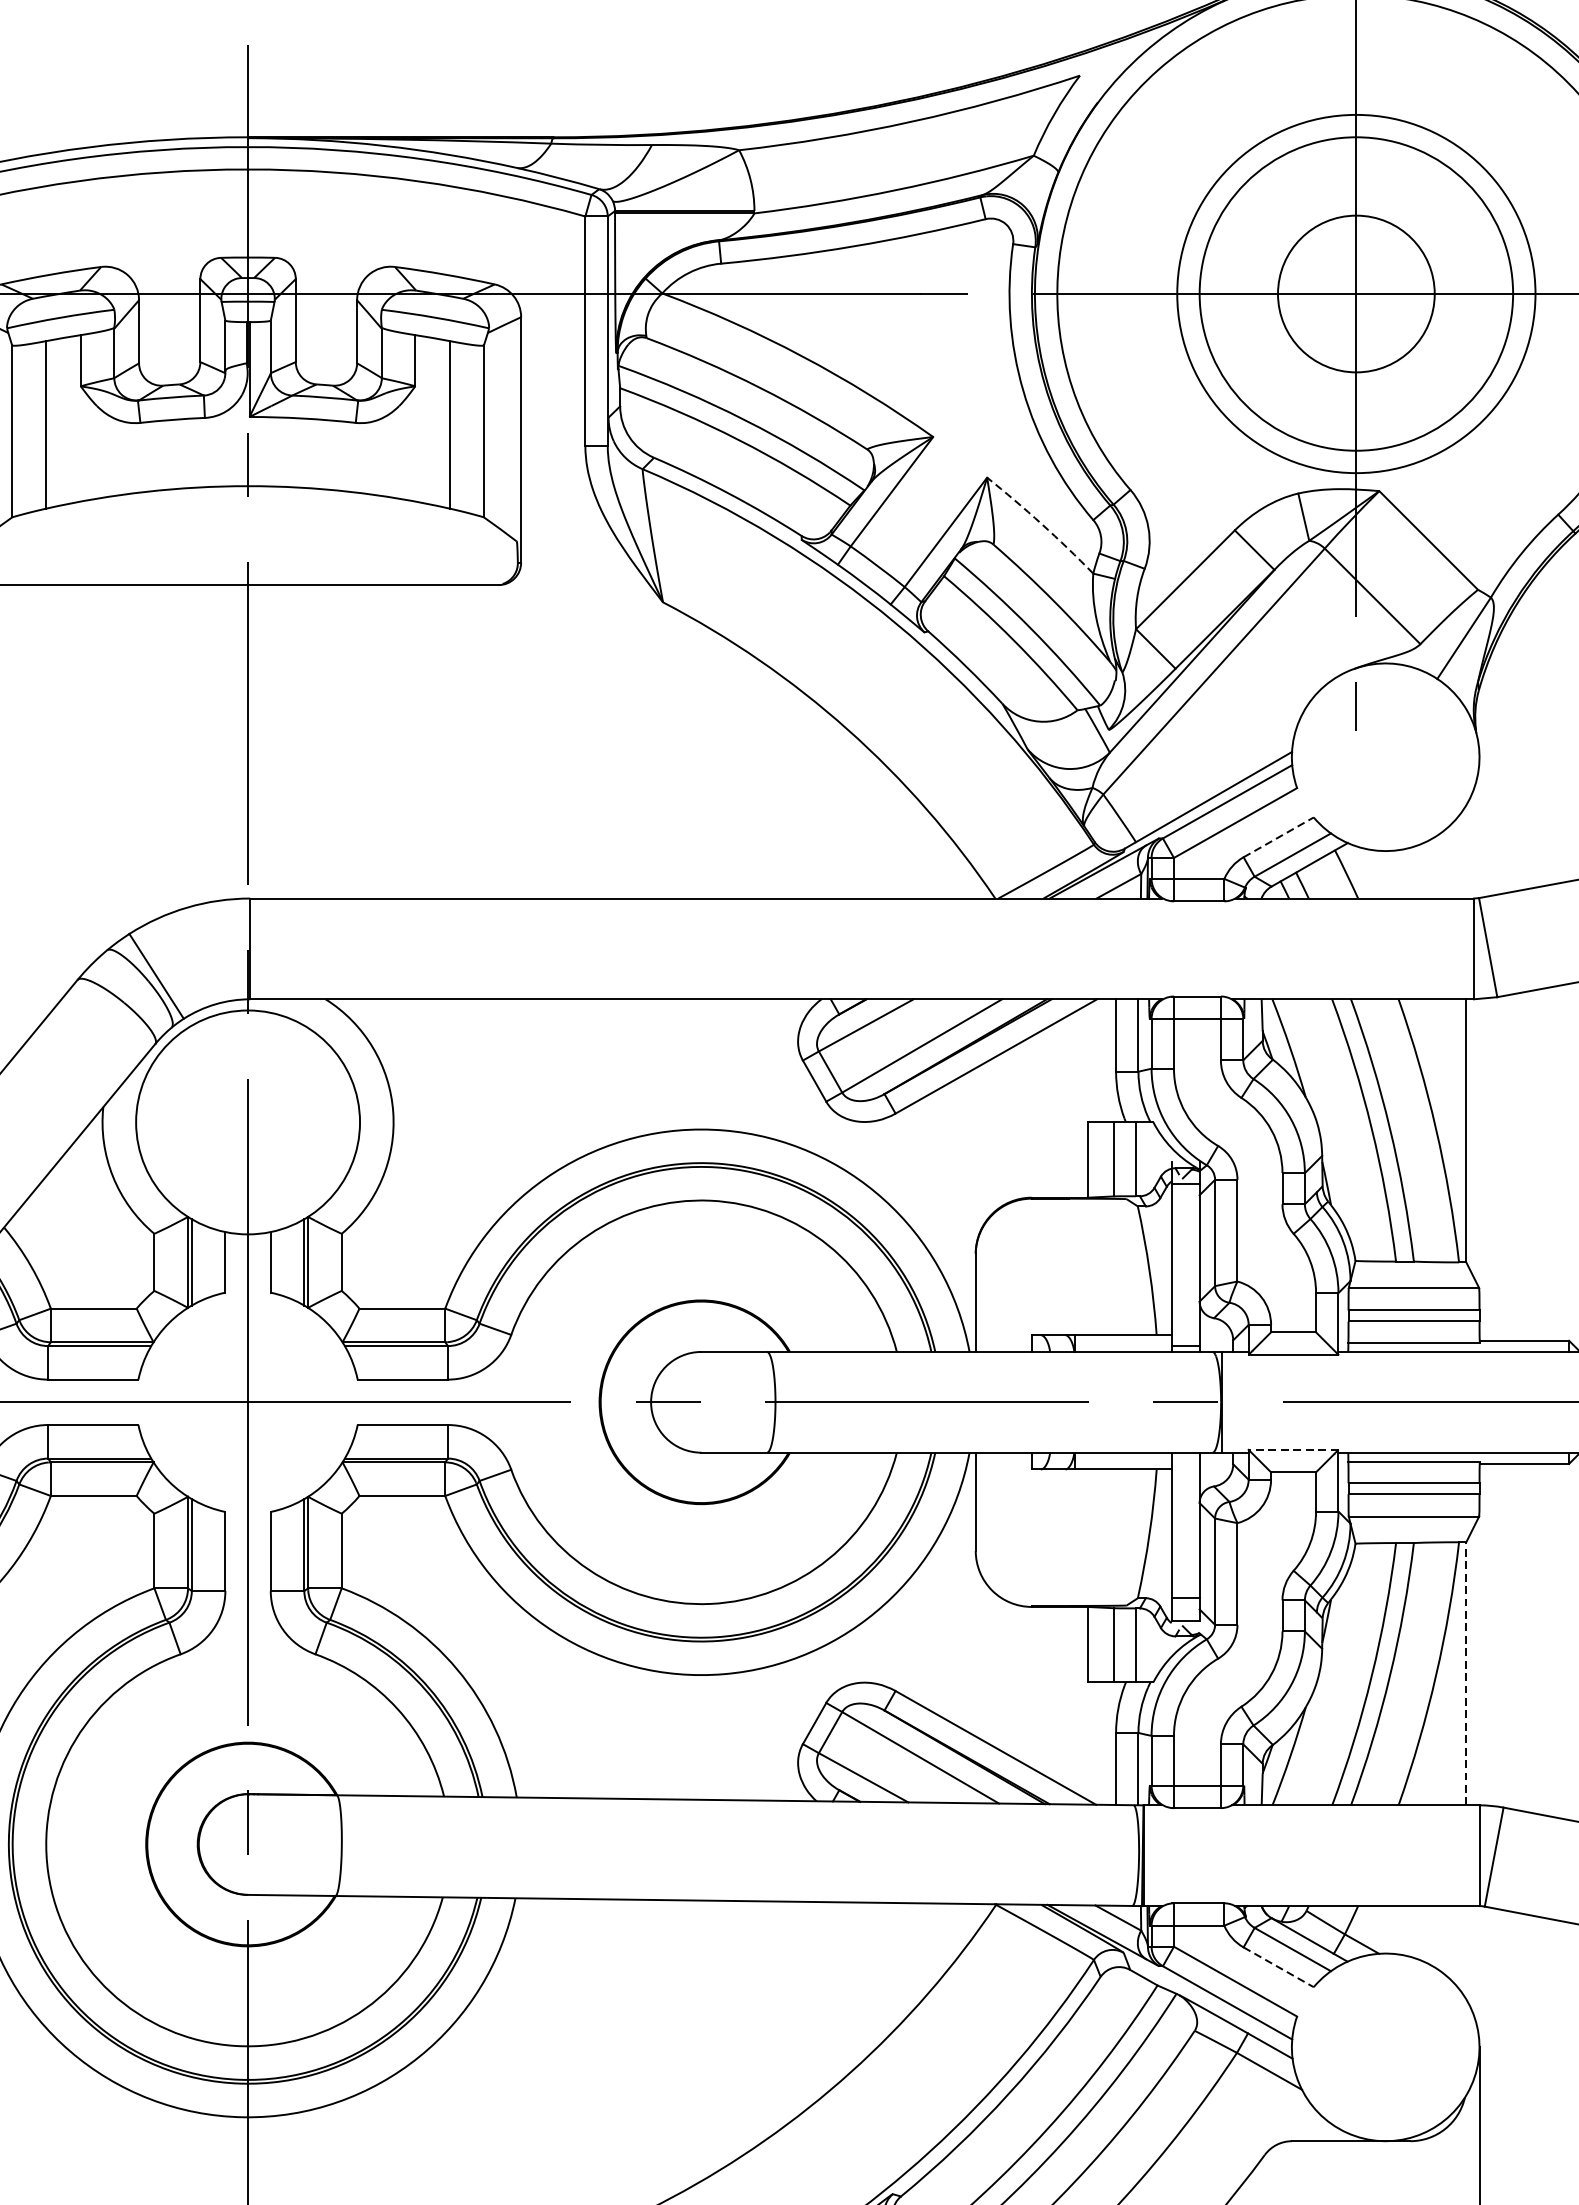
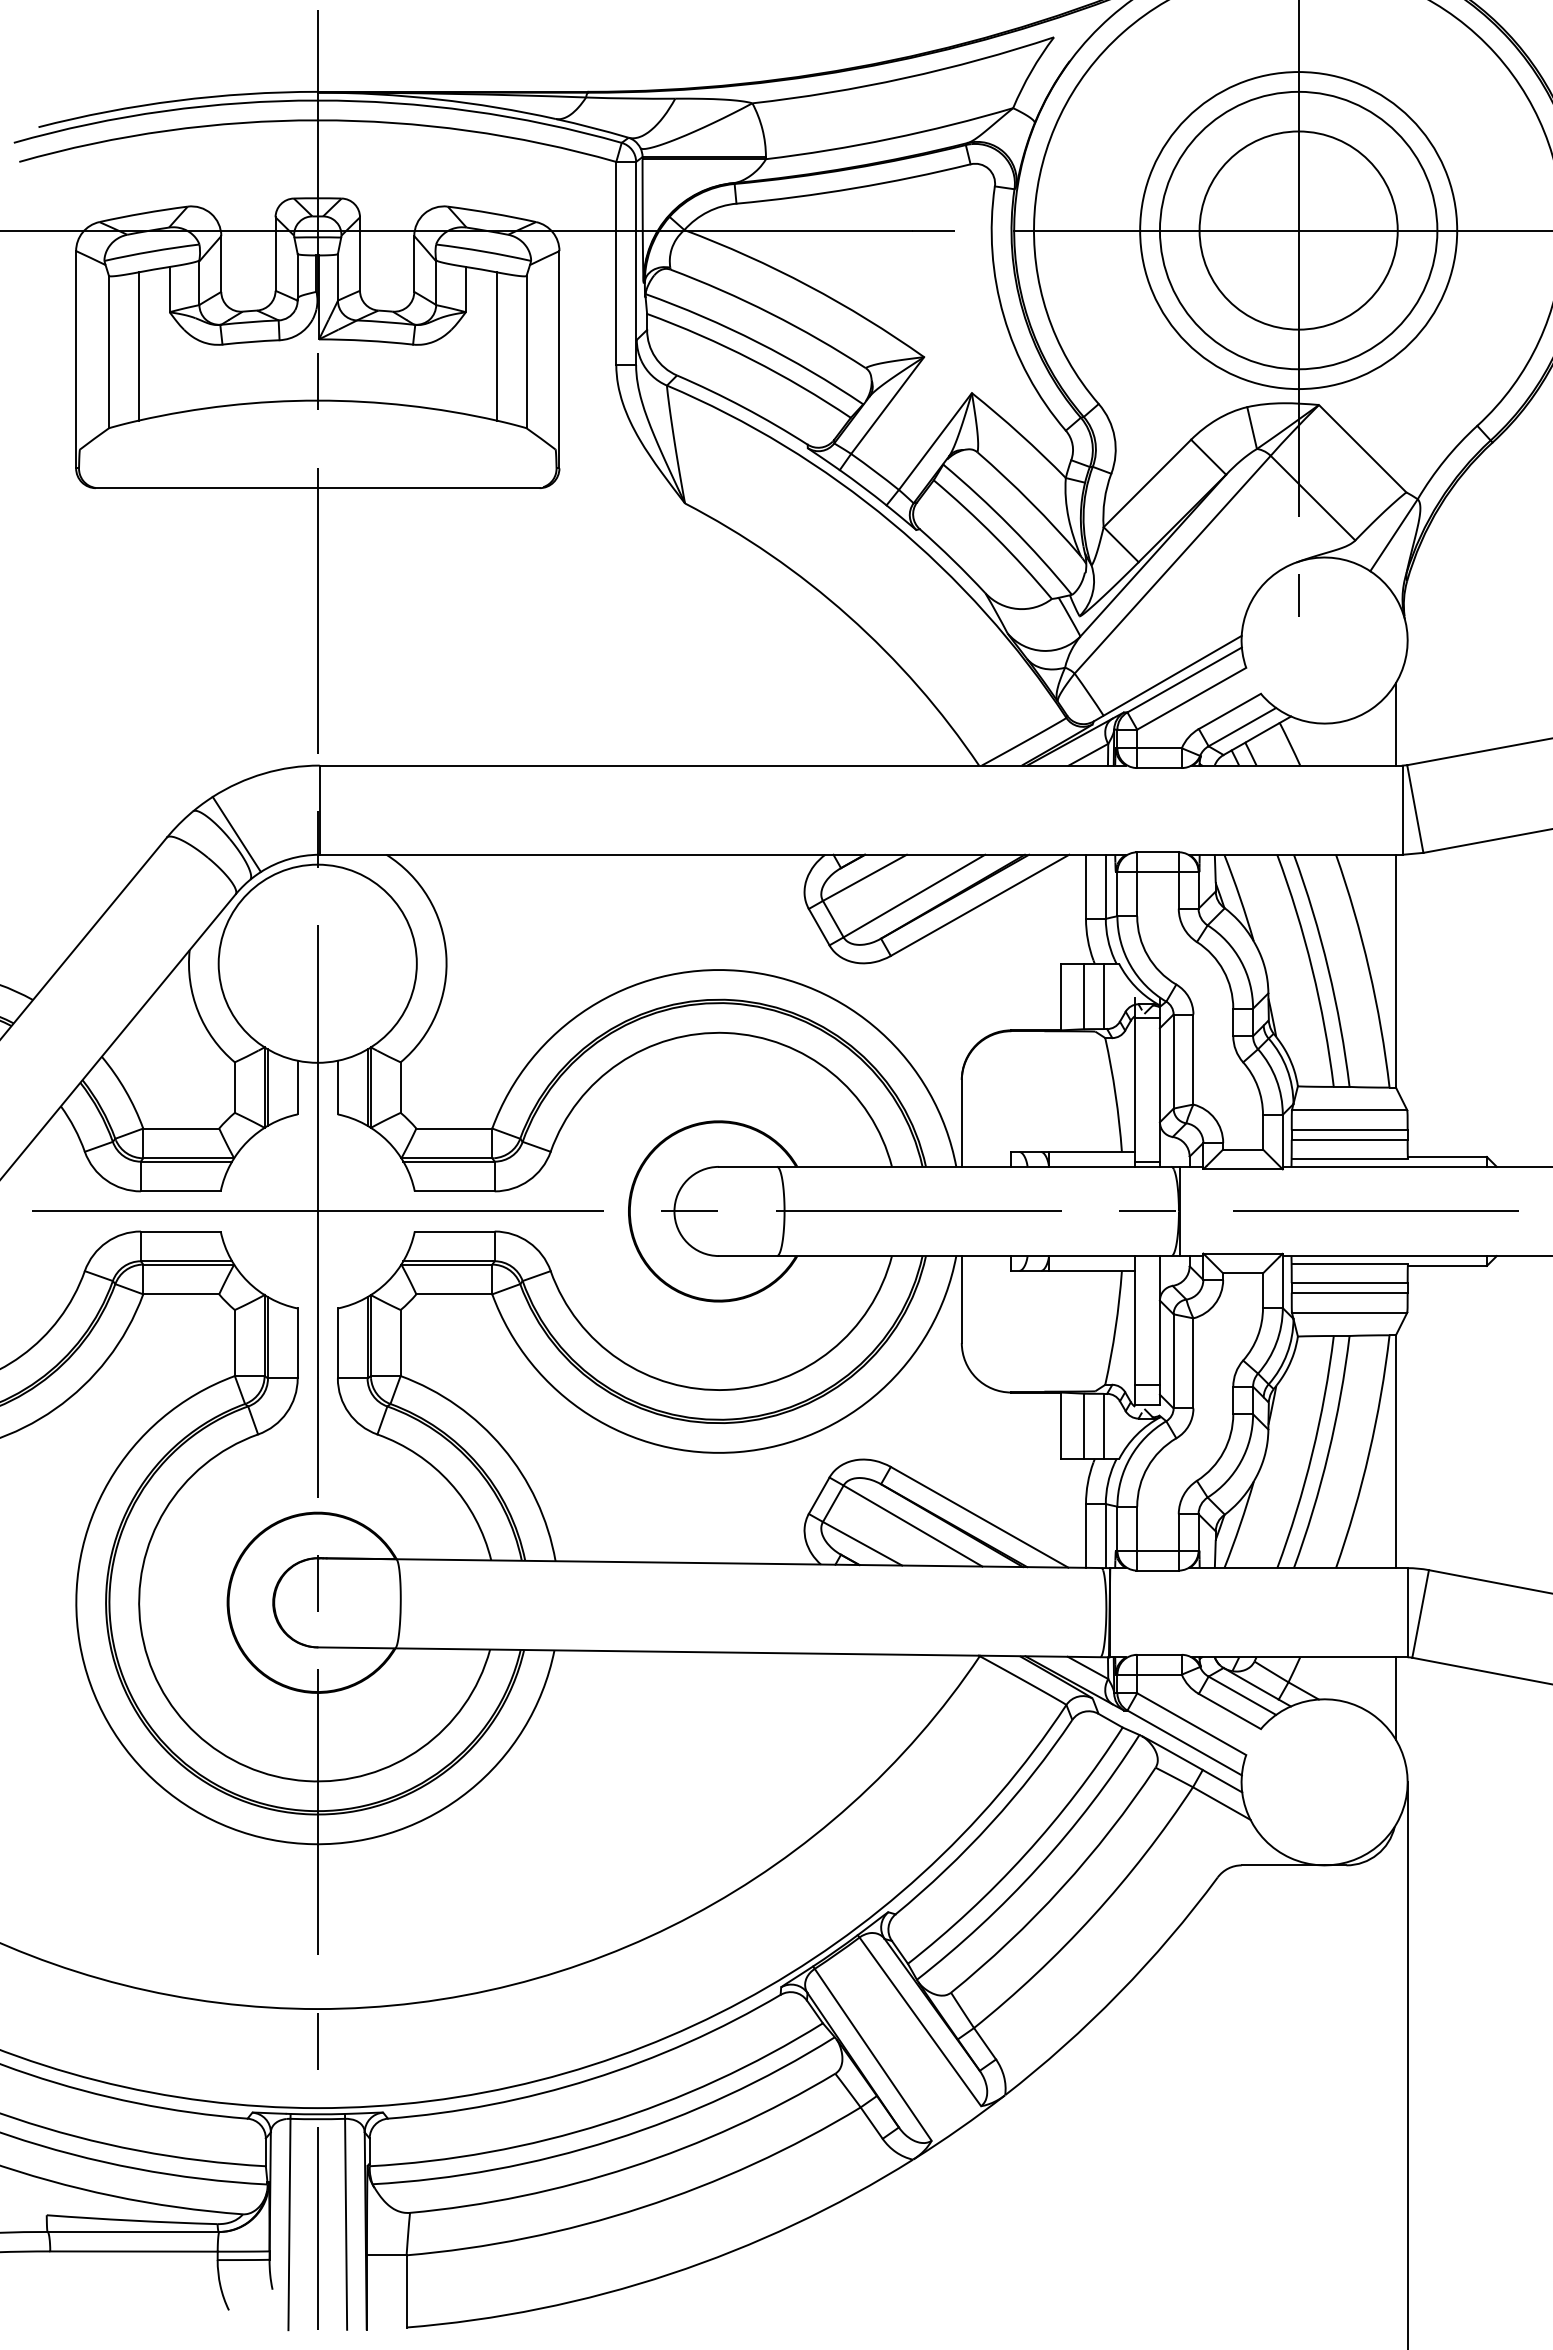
circle: (1356, 293) -> (1298, 230), size x1.43
arc: (1042, 524) -> (1020, 434), dashed -> solid
line: (1278, 837) -> (1229, 711), dashed -> solid
line: (1465, 852) -> (1395, 724), added
line: (1294, 1449) -> (1243, 1253), dashed -> solid
line: (1465, 1673) -> (1395, 1451), dashed -> solid
line: (1465, 1952) -> (1395, 1698), added
line: (1278, 1967) -> (1229, 1711), dashed -> solid

